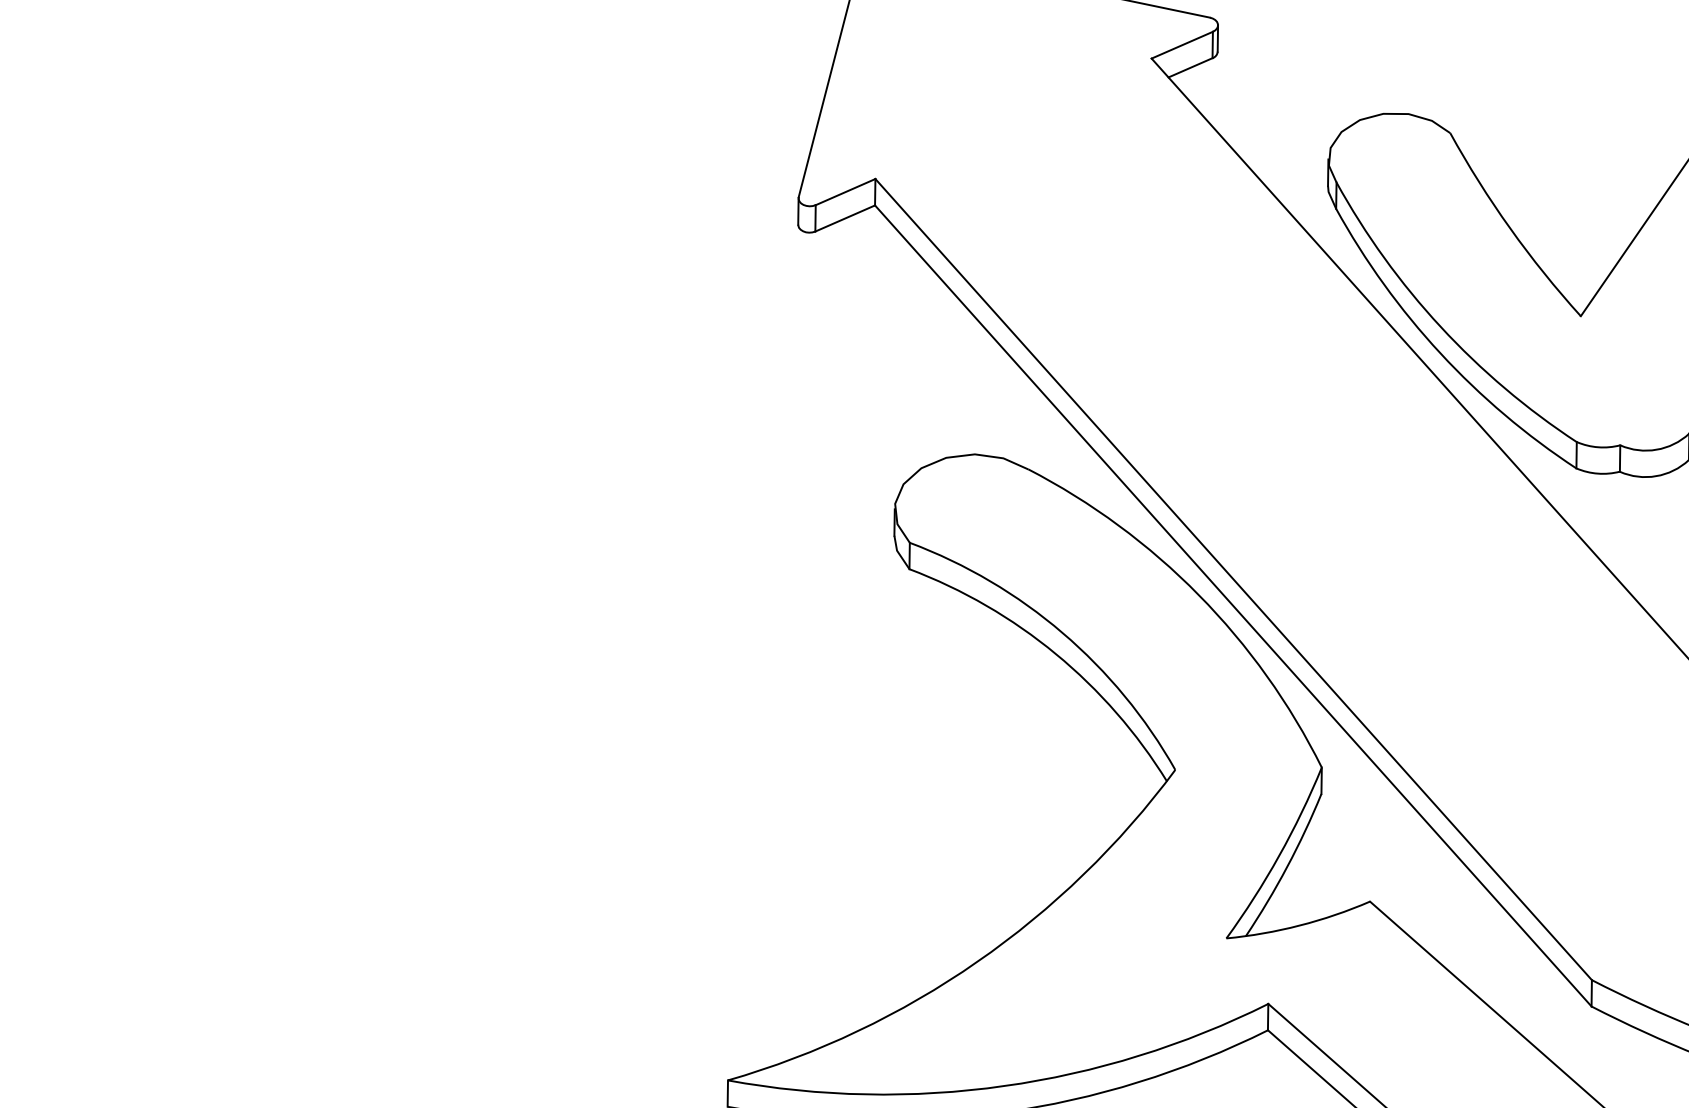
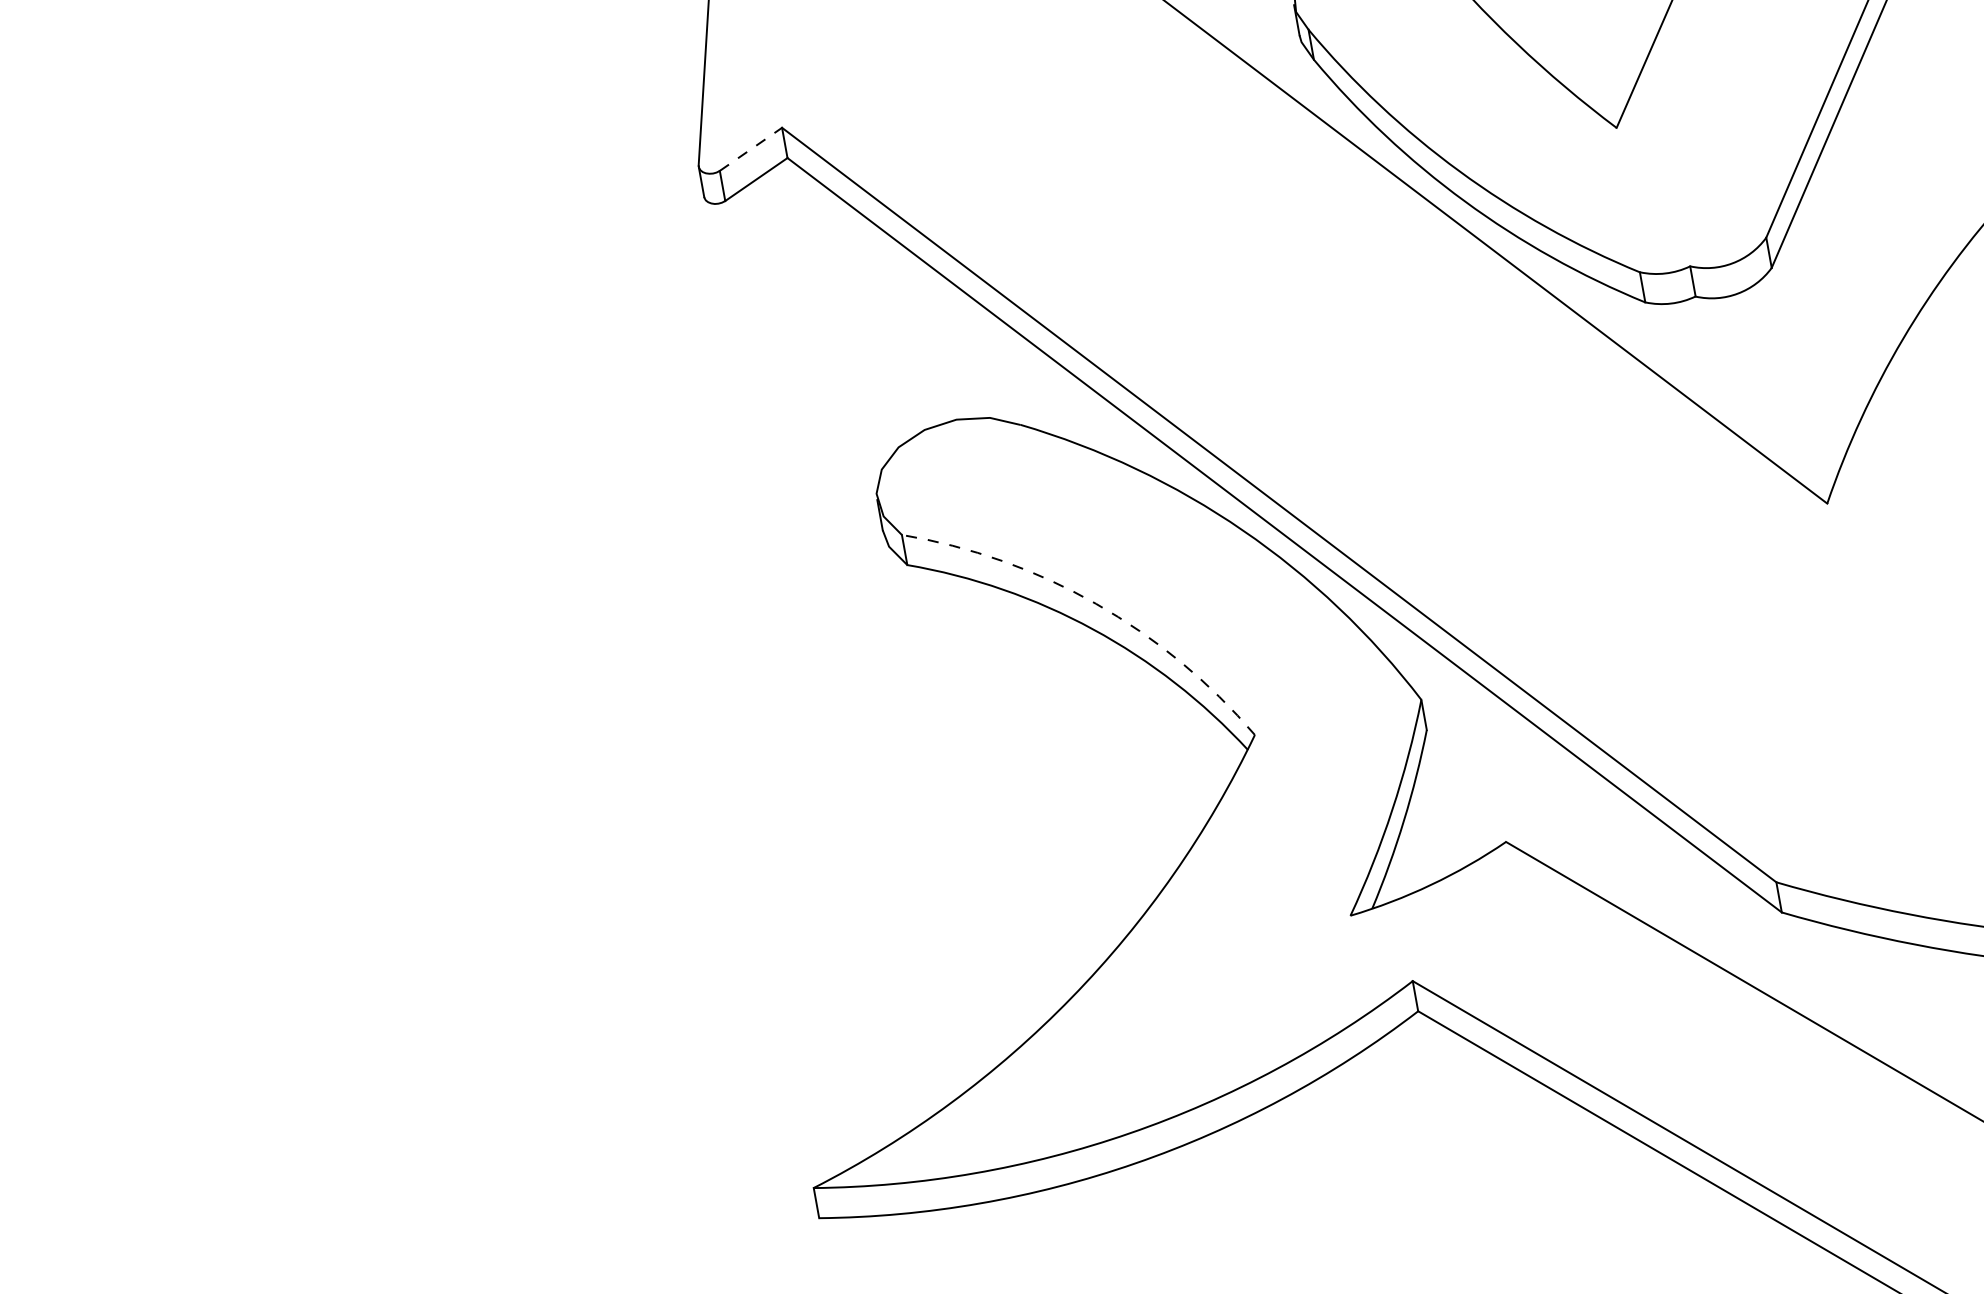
line: (845, 192) -> (750, 149), solid -> dashed
arc: (1063, 632) -> (1096, 603), solid -> dashed

